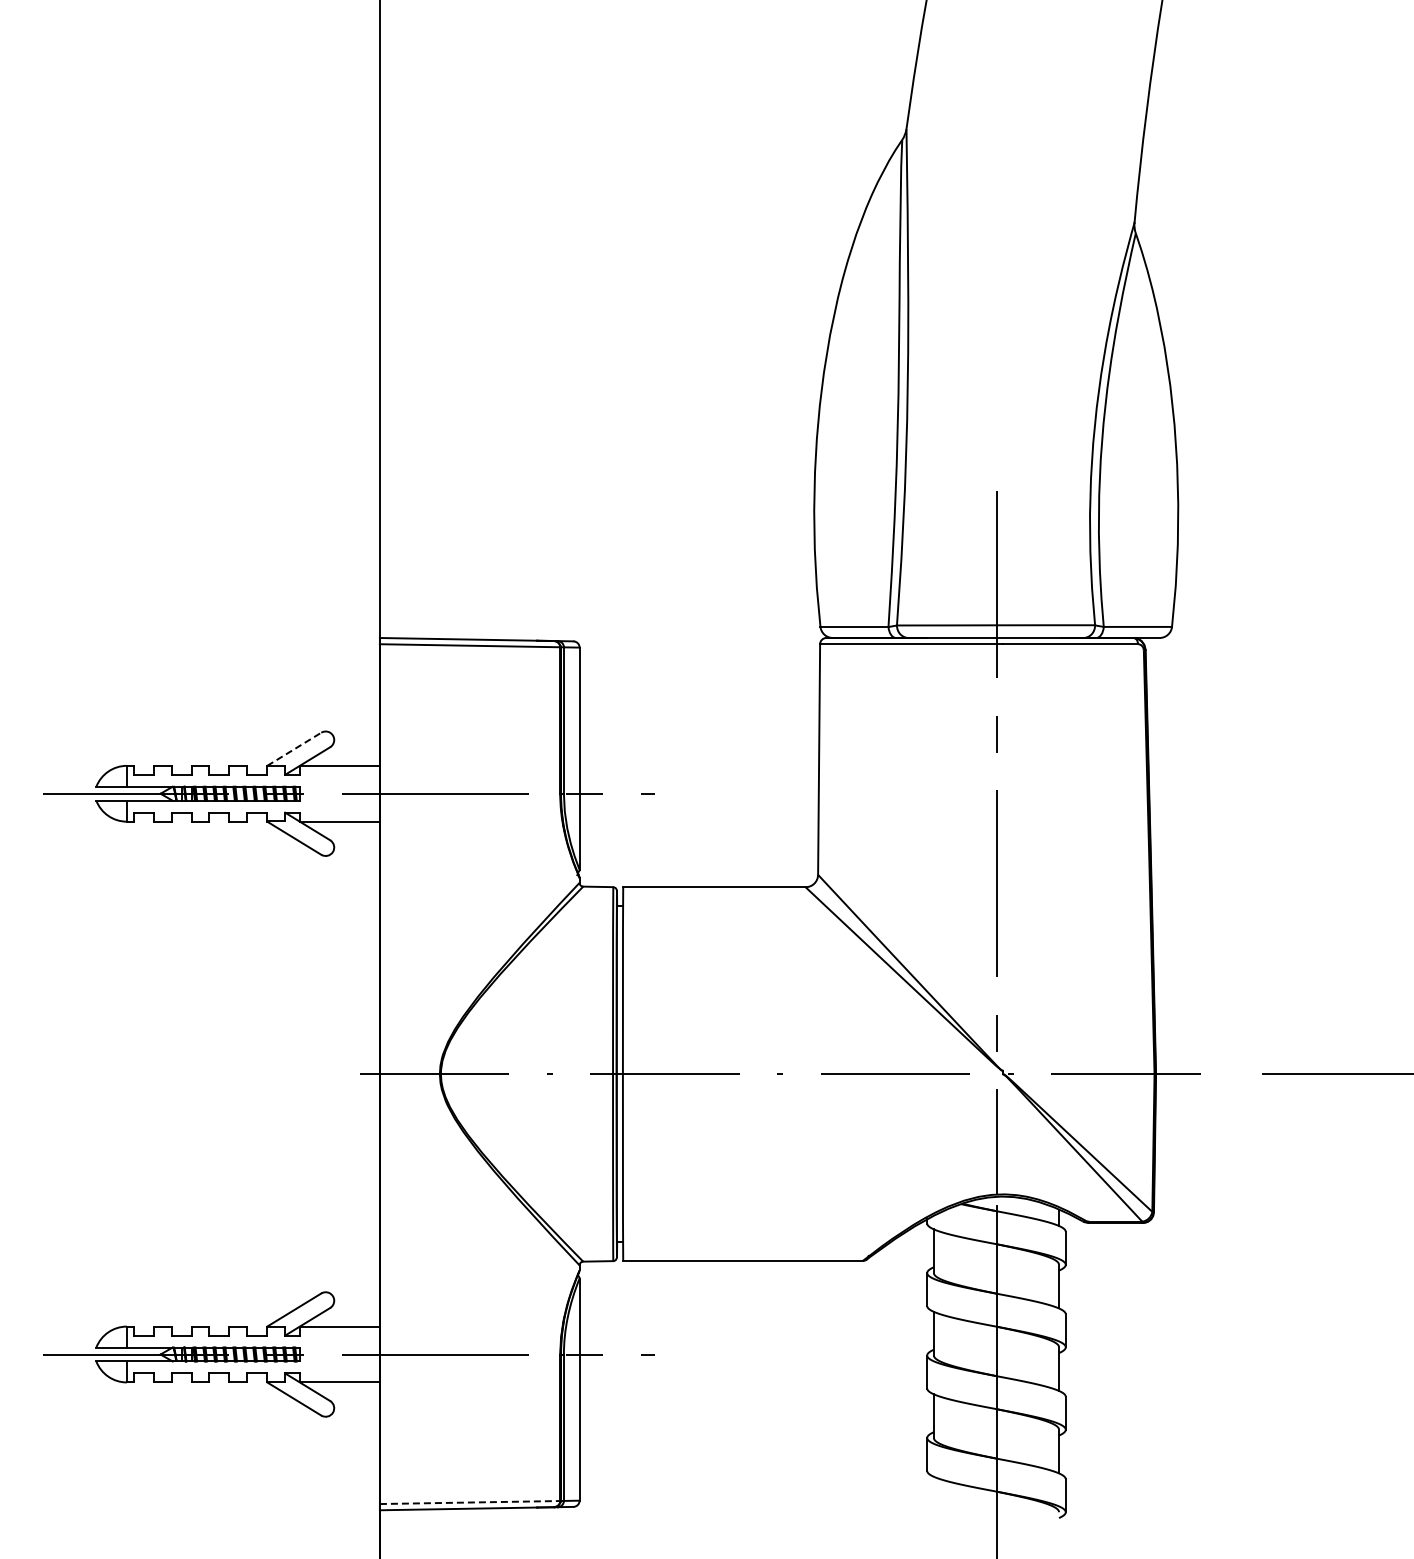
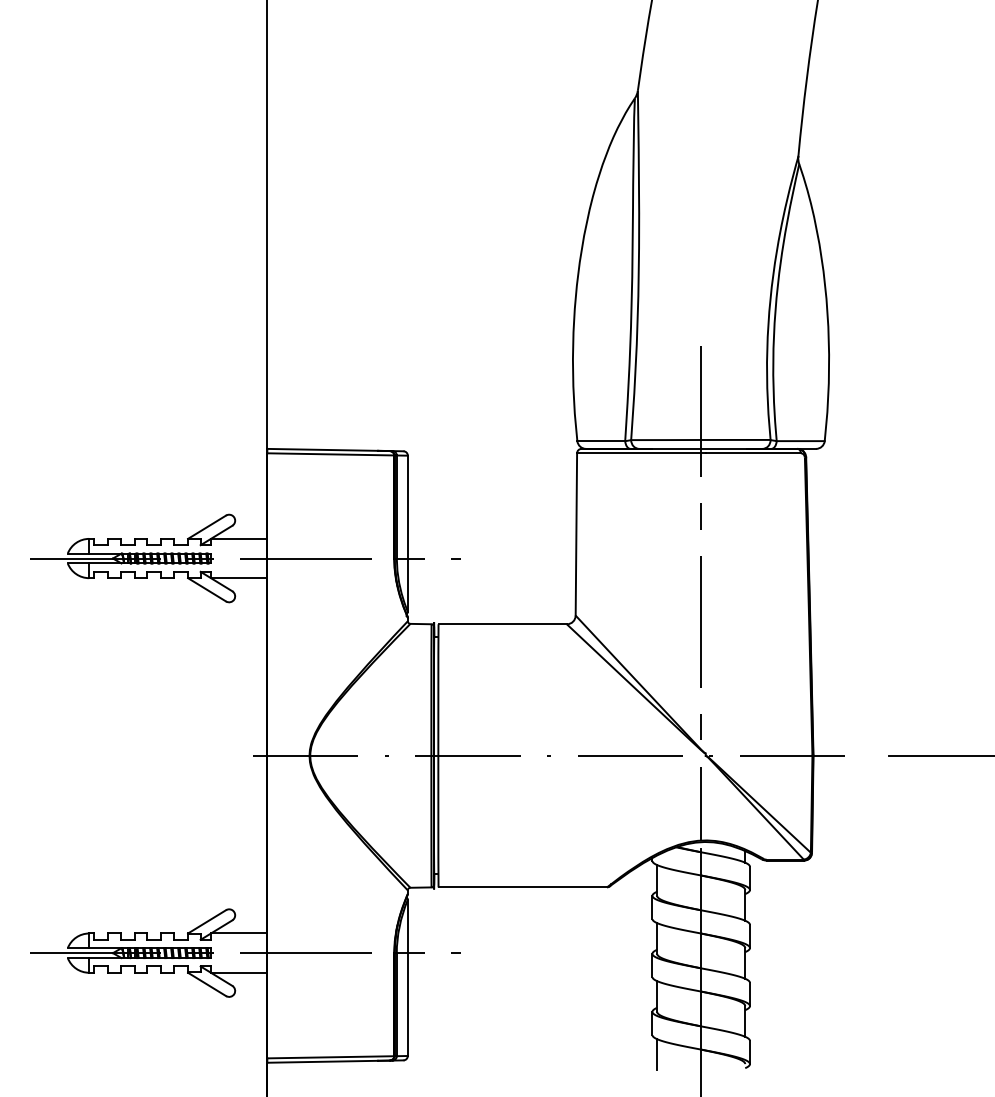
line: (294, 749) -> (207, 527), dashed -> solid
line: (933, 1498) -> (656, 1054), added
line: (470, 1502) -> (331, 1057), dashed -> solid

